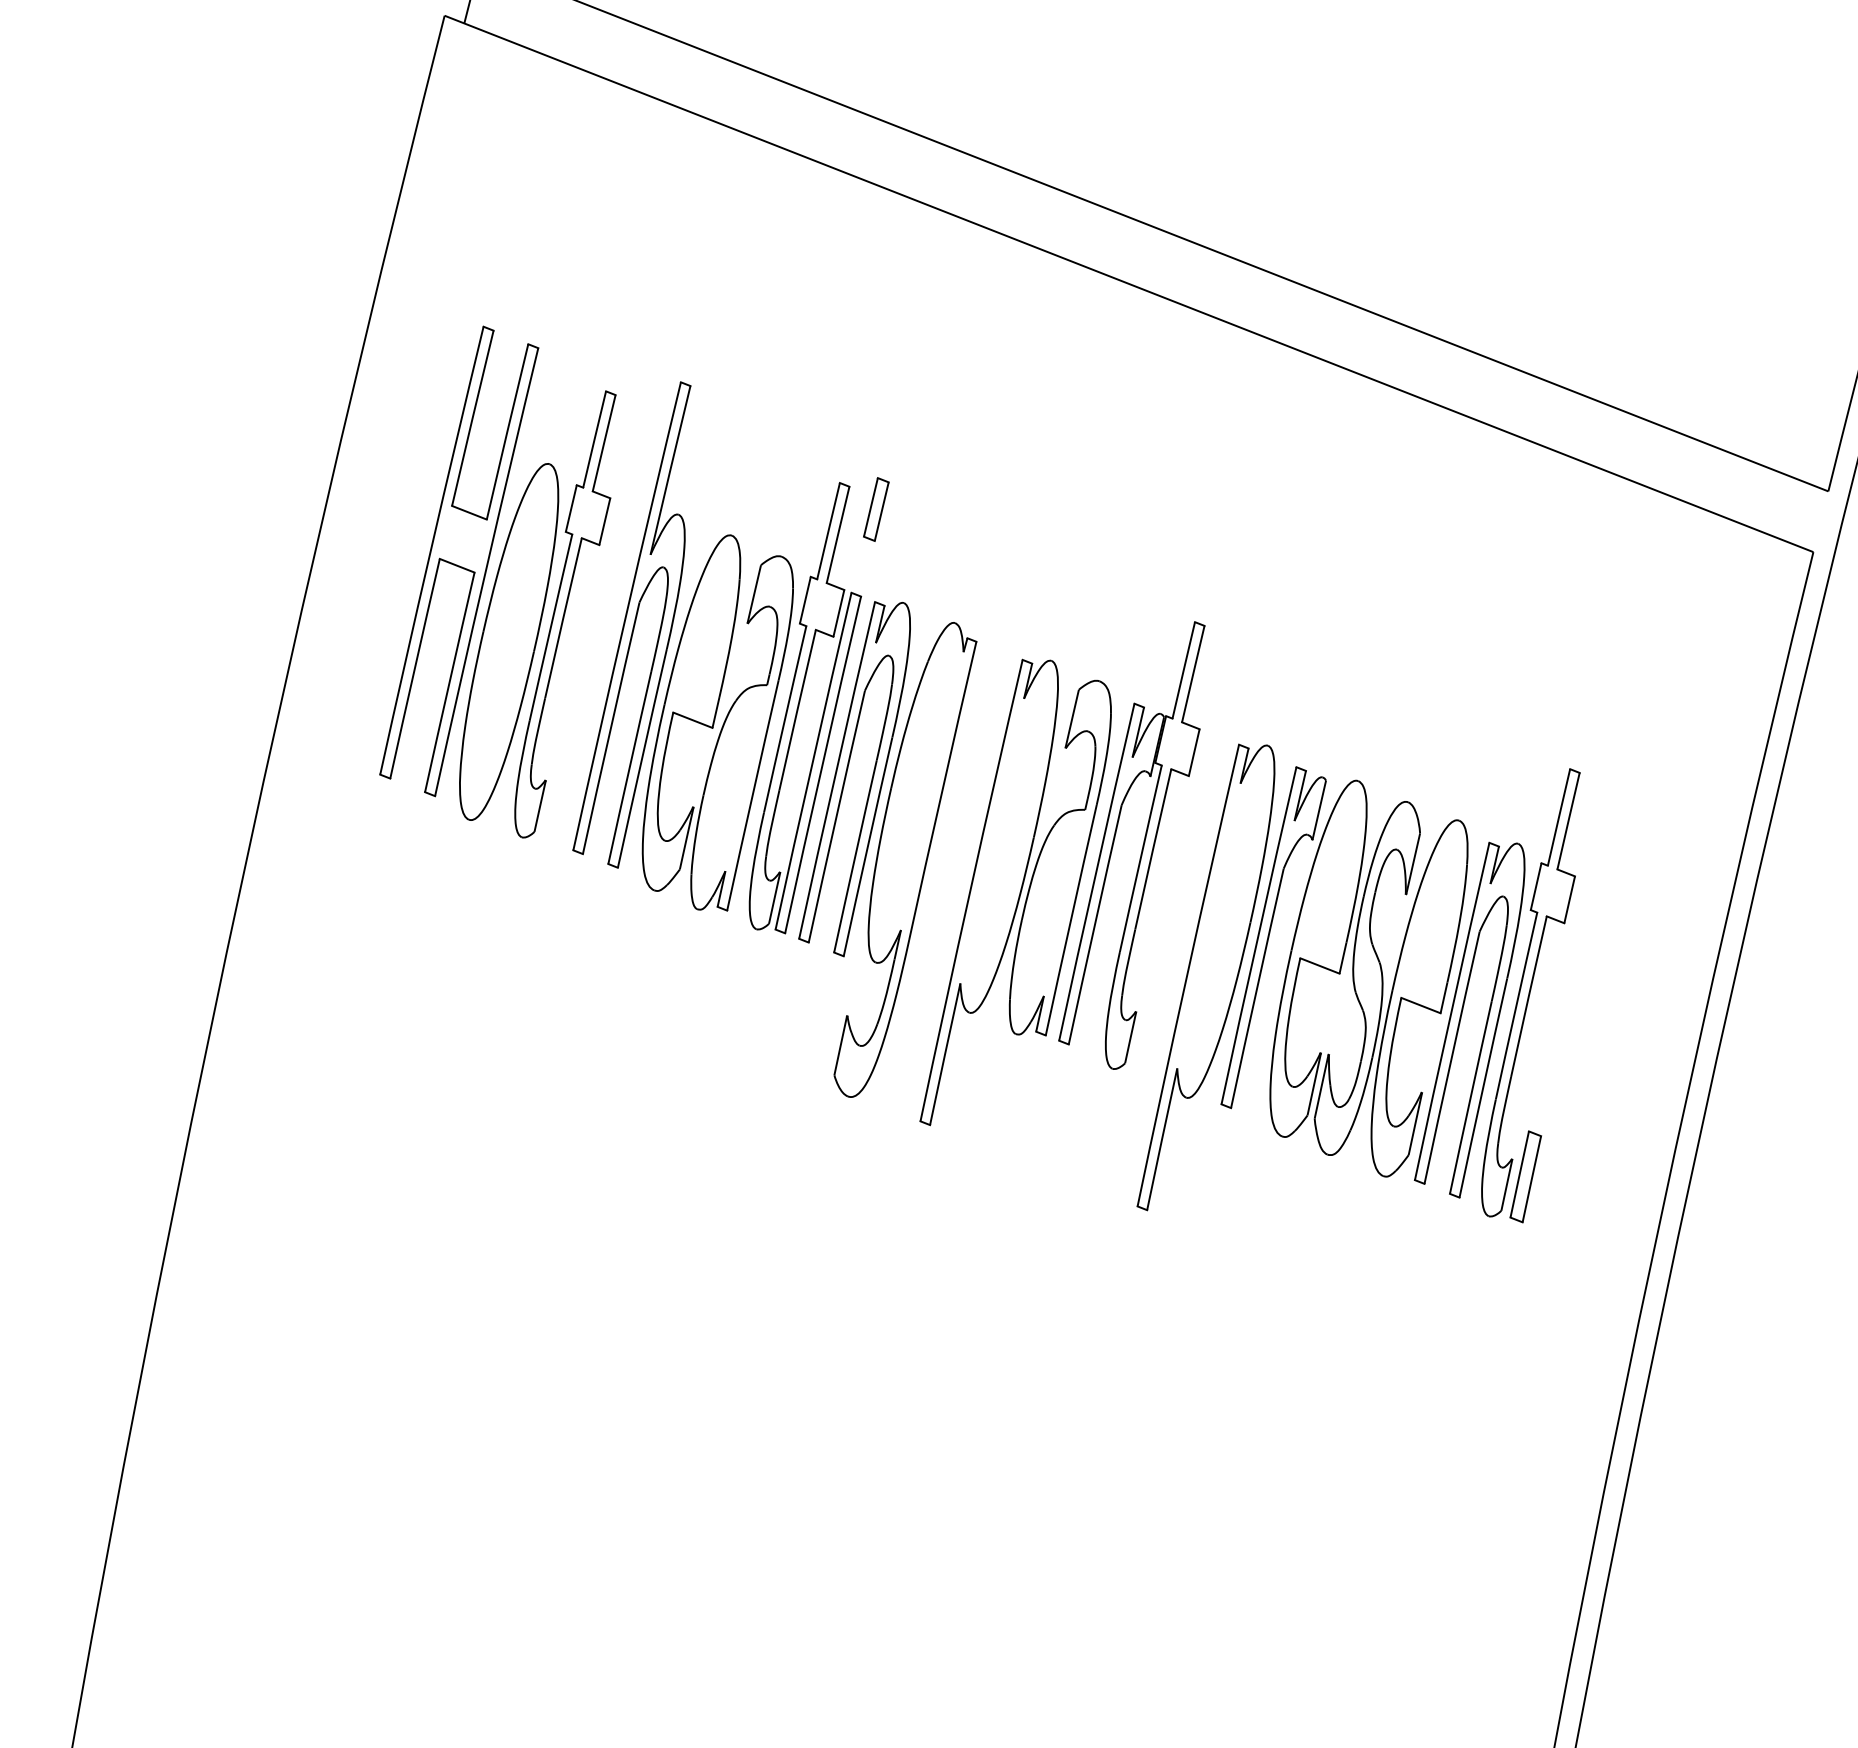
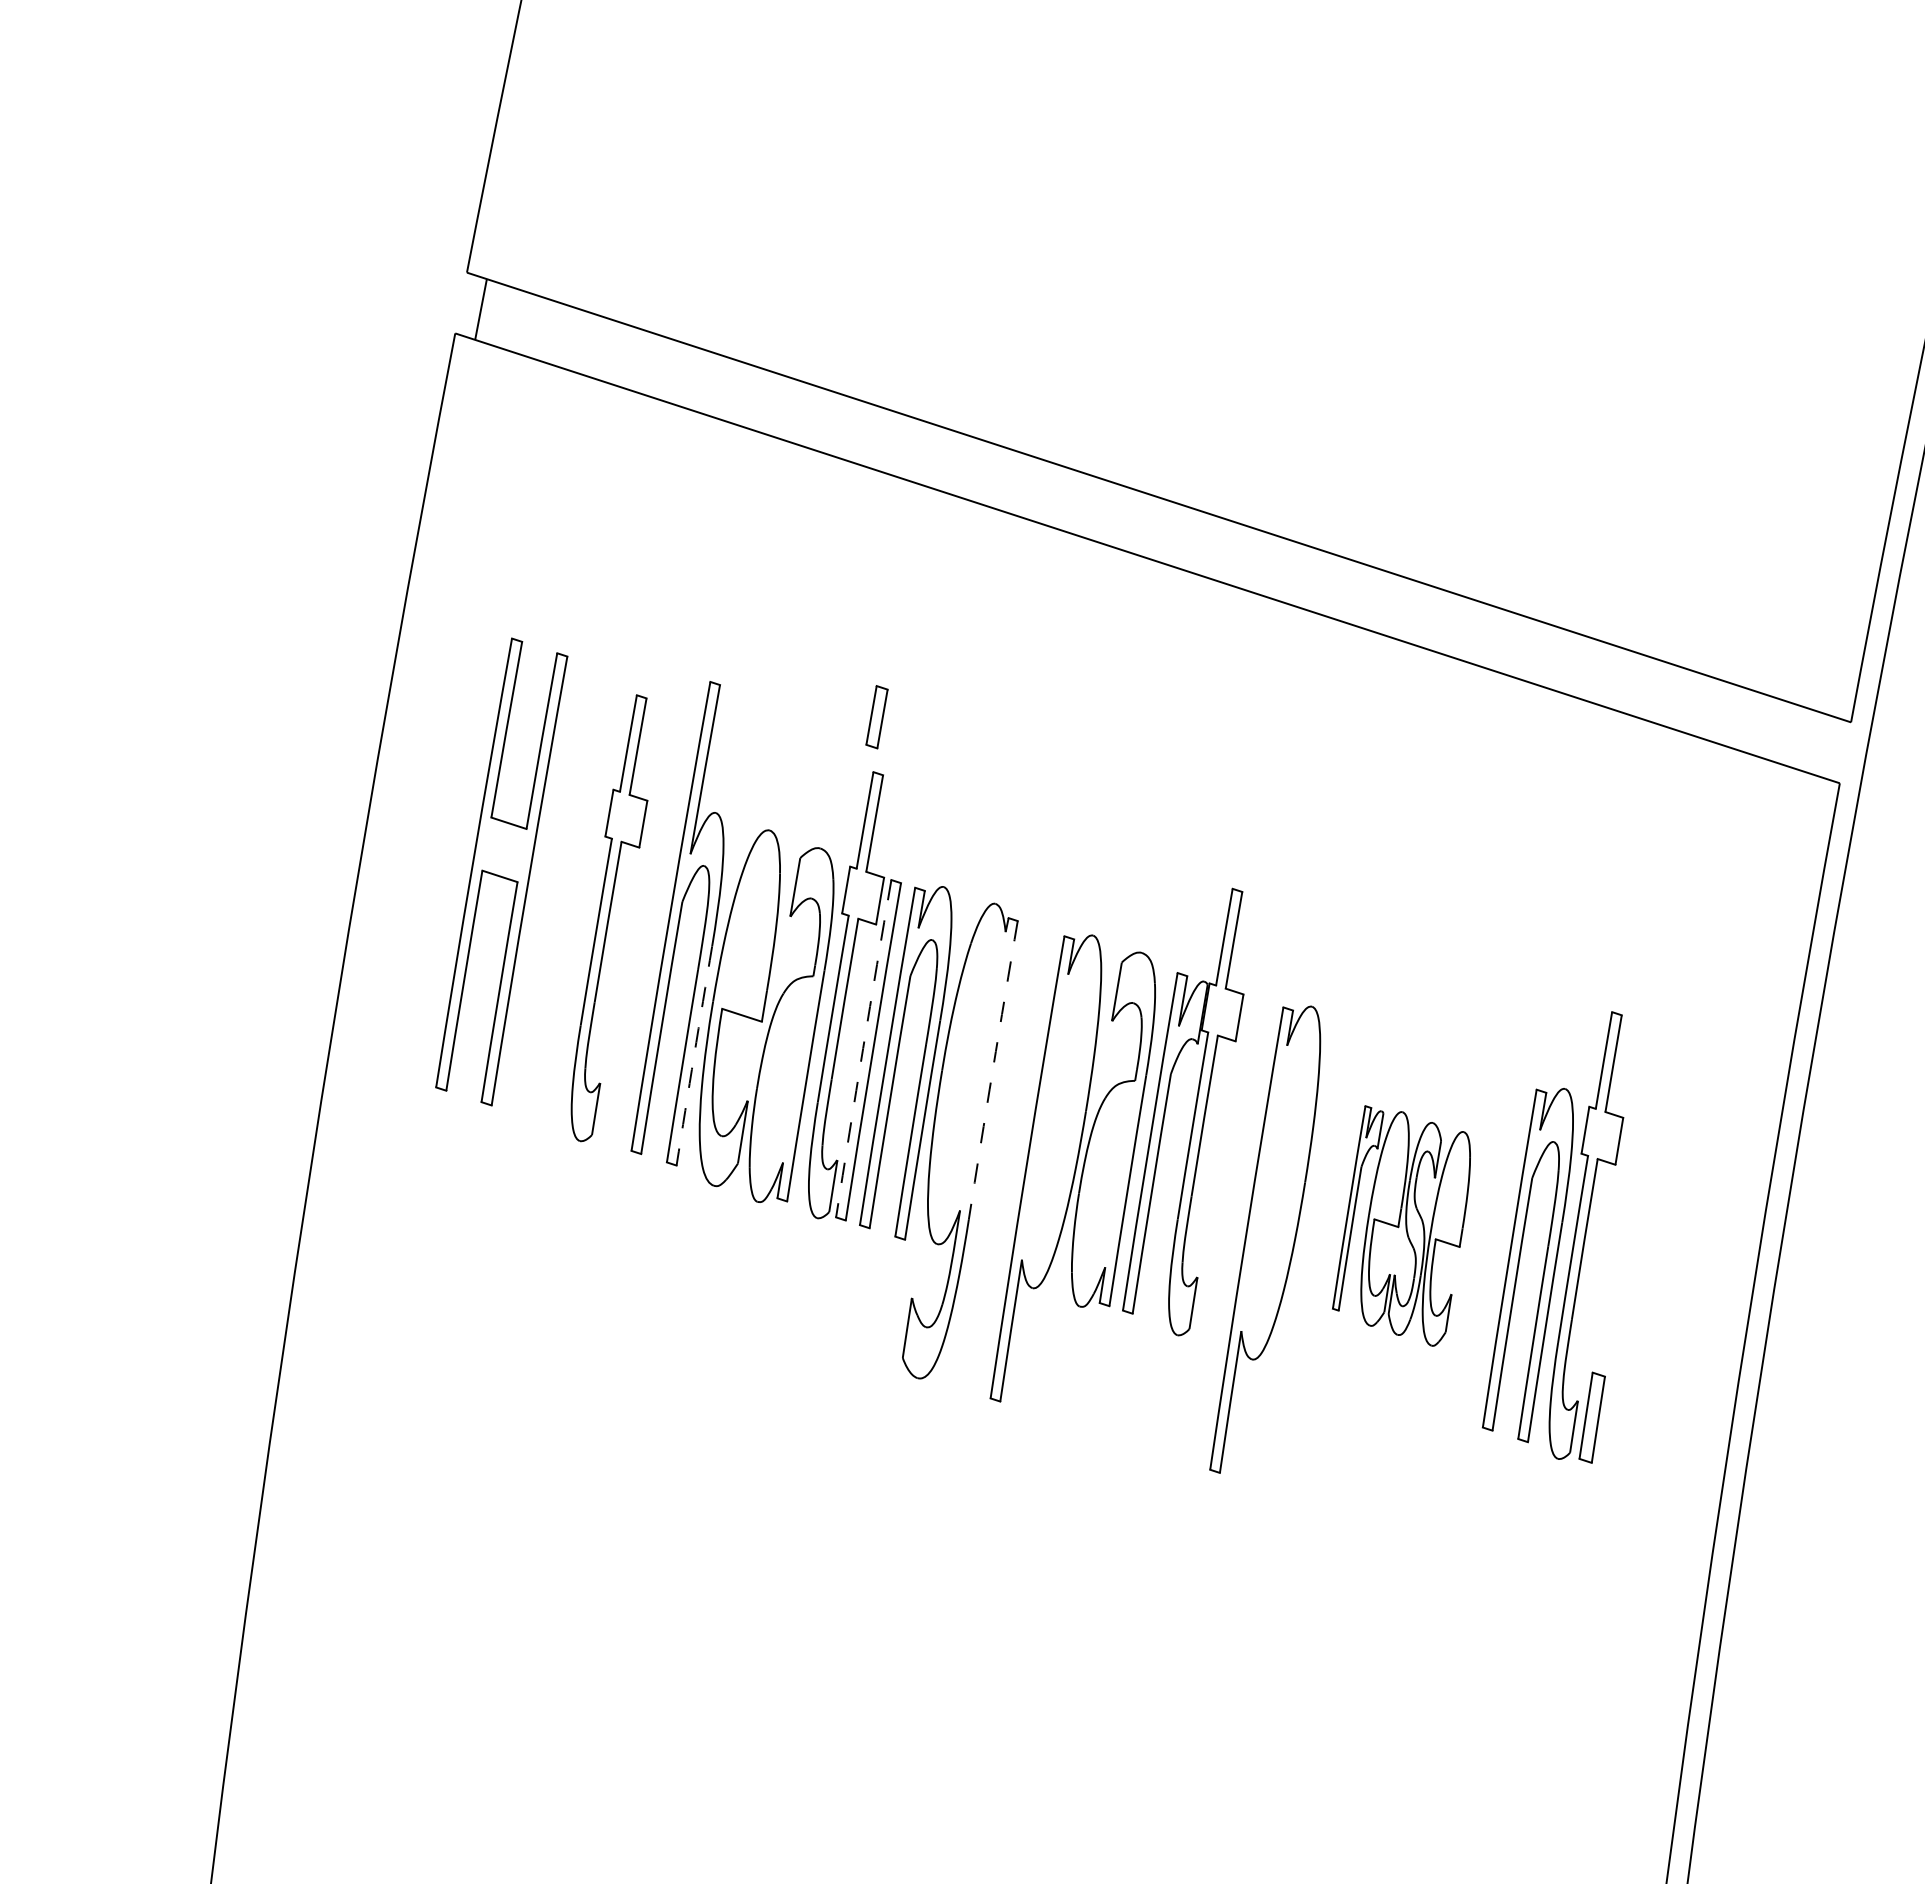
part: (875, 509) -> (876, 717), moved
part: (508, 641) -> (555, 948), removed
arc: (642, 757) -> (694, 1055), solid -> dashed
arc: (813, 760) -> (863, 1048), solid -> dashed
arc: (942, 790) -> (992, 1070), solid -> dashed
part: (1345, 971) -> (1401, 1225), size x0.6

